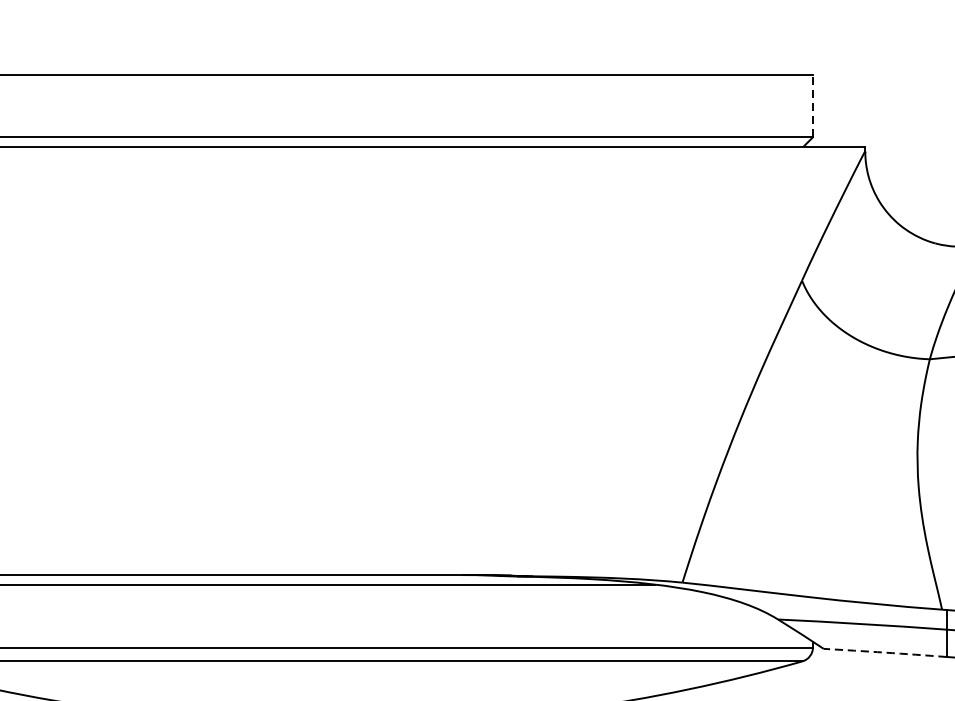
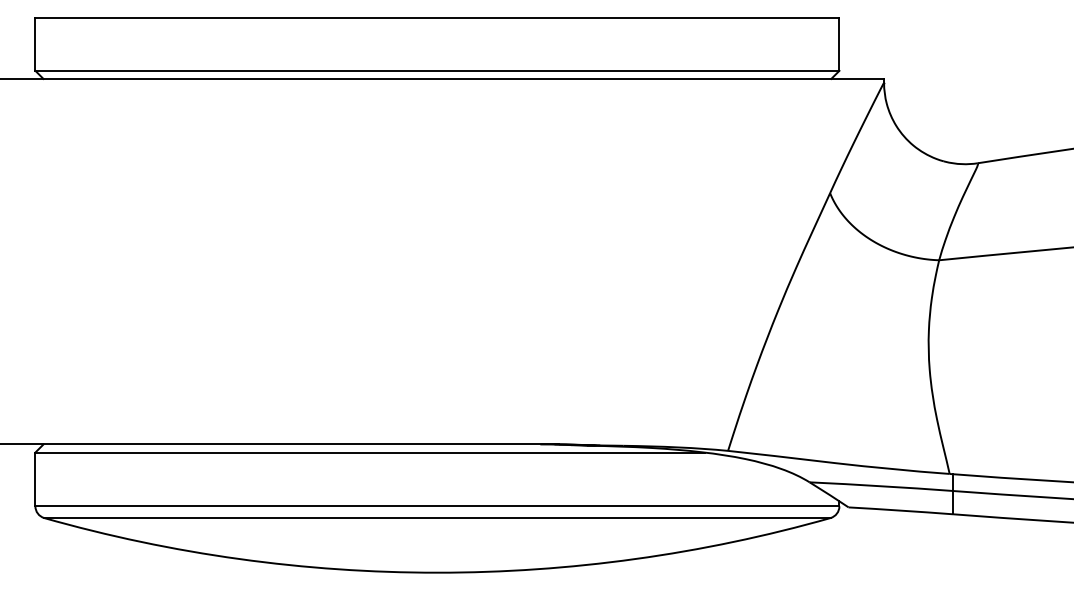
line: (813, 105) -> (839, 43), dashed -> solid
arc: (884, 652) -> (900, 510), dashed -> solid

